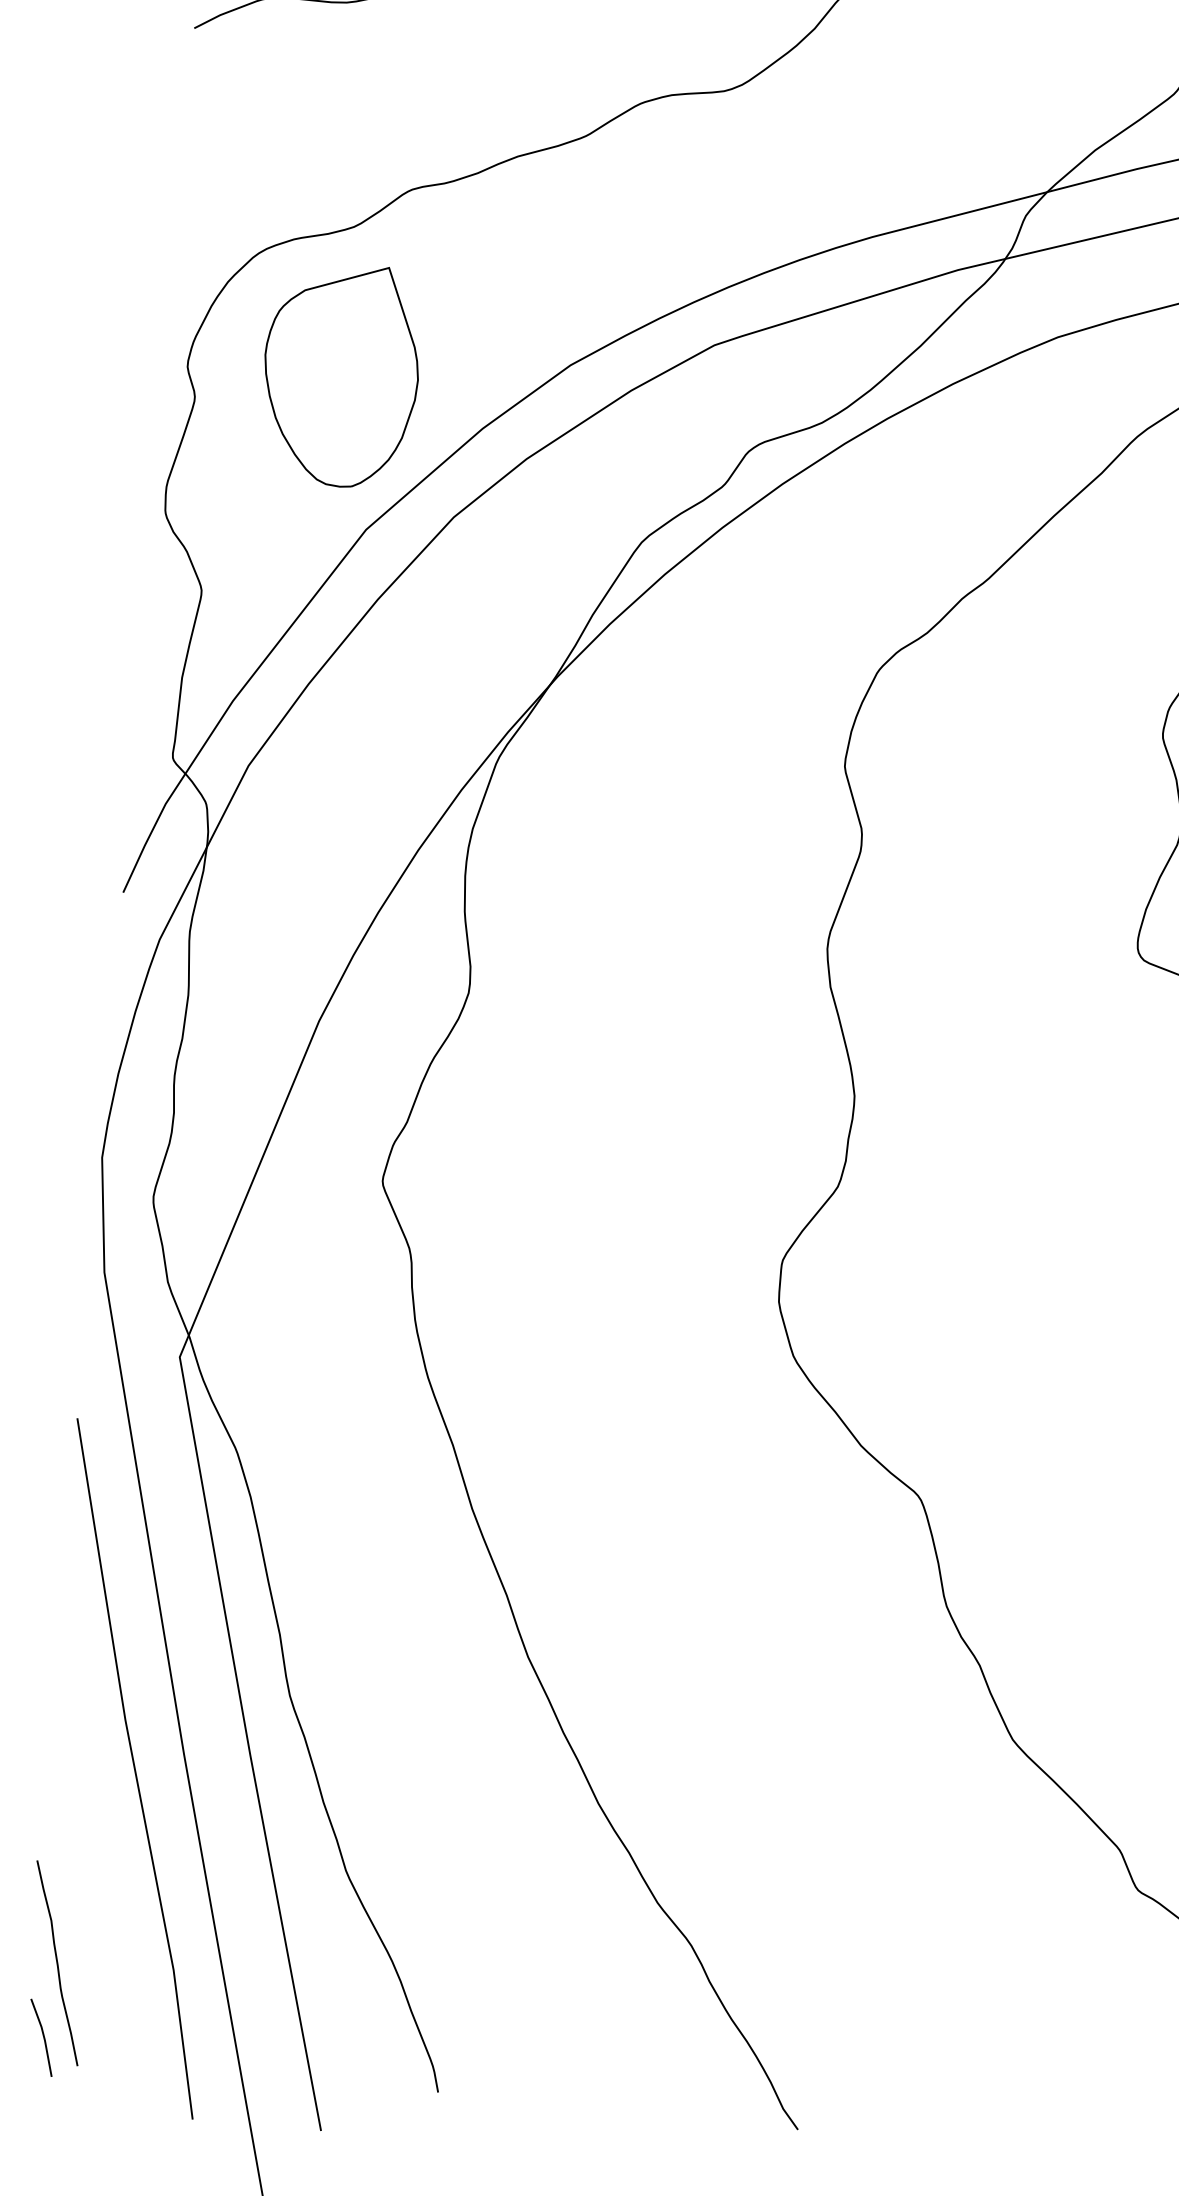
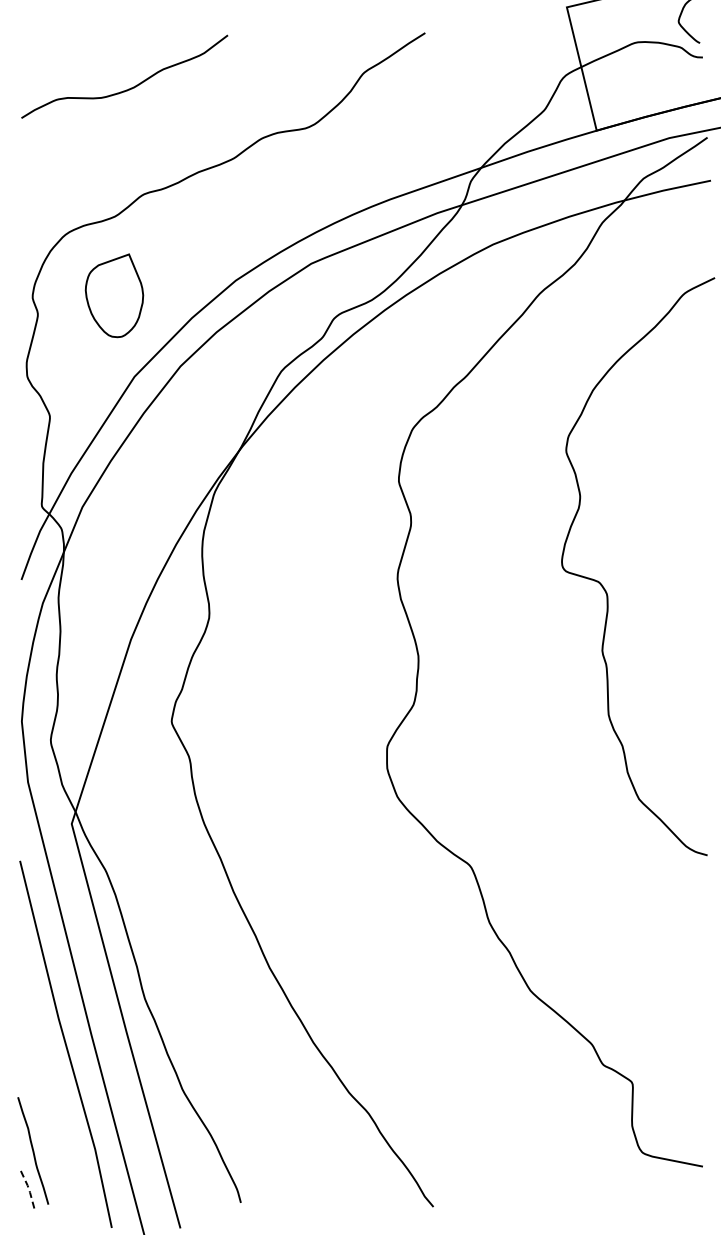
part: (341, 374) -> (114, 295), size x0.7
line: (44, 2036) -> (29, 1190), solid -> dashed

